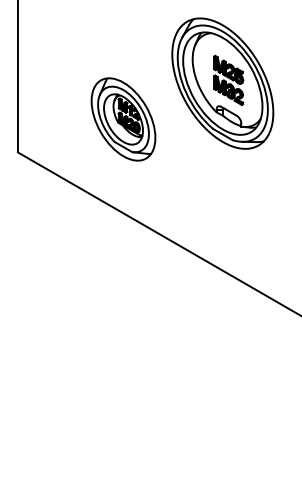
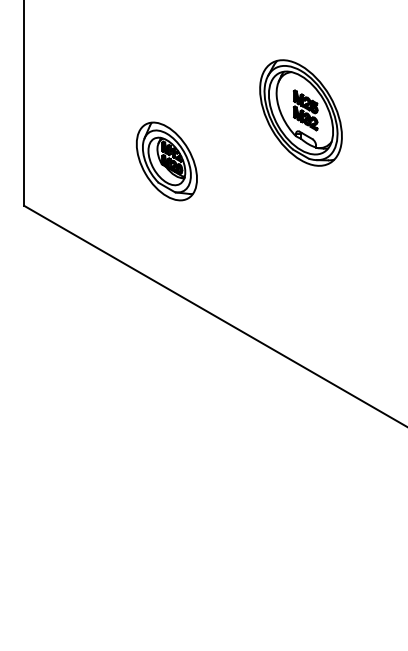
part: (222, 83) -> (300, 112), size x0.6
part: (123, 119) -> (166, 161), size x0.7

